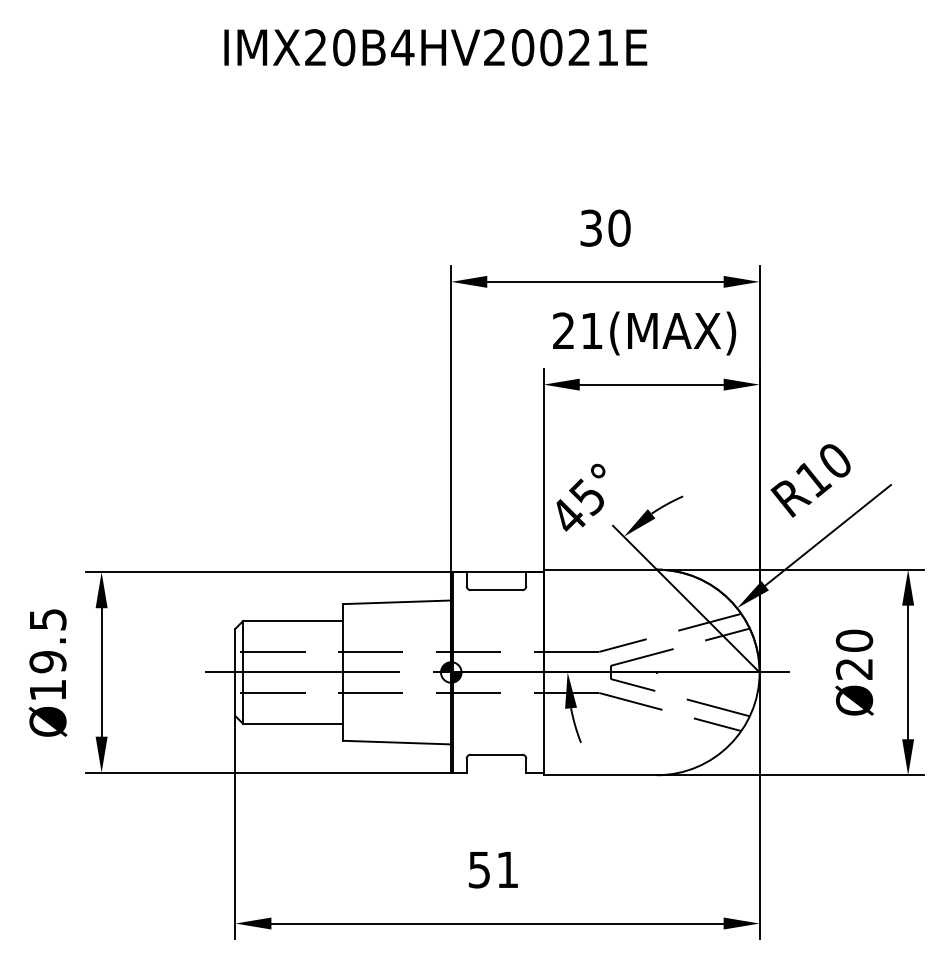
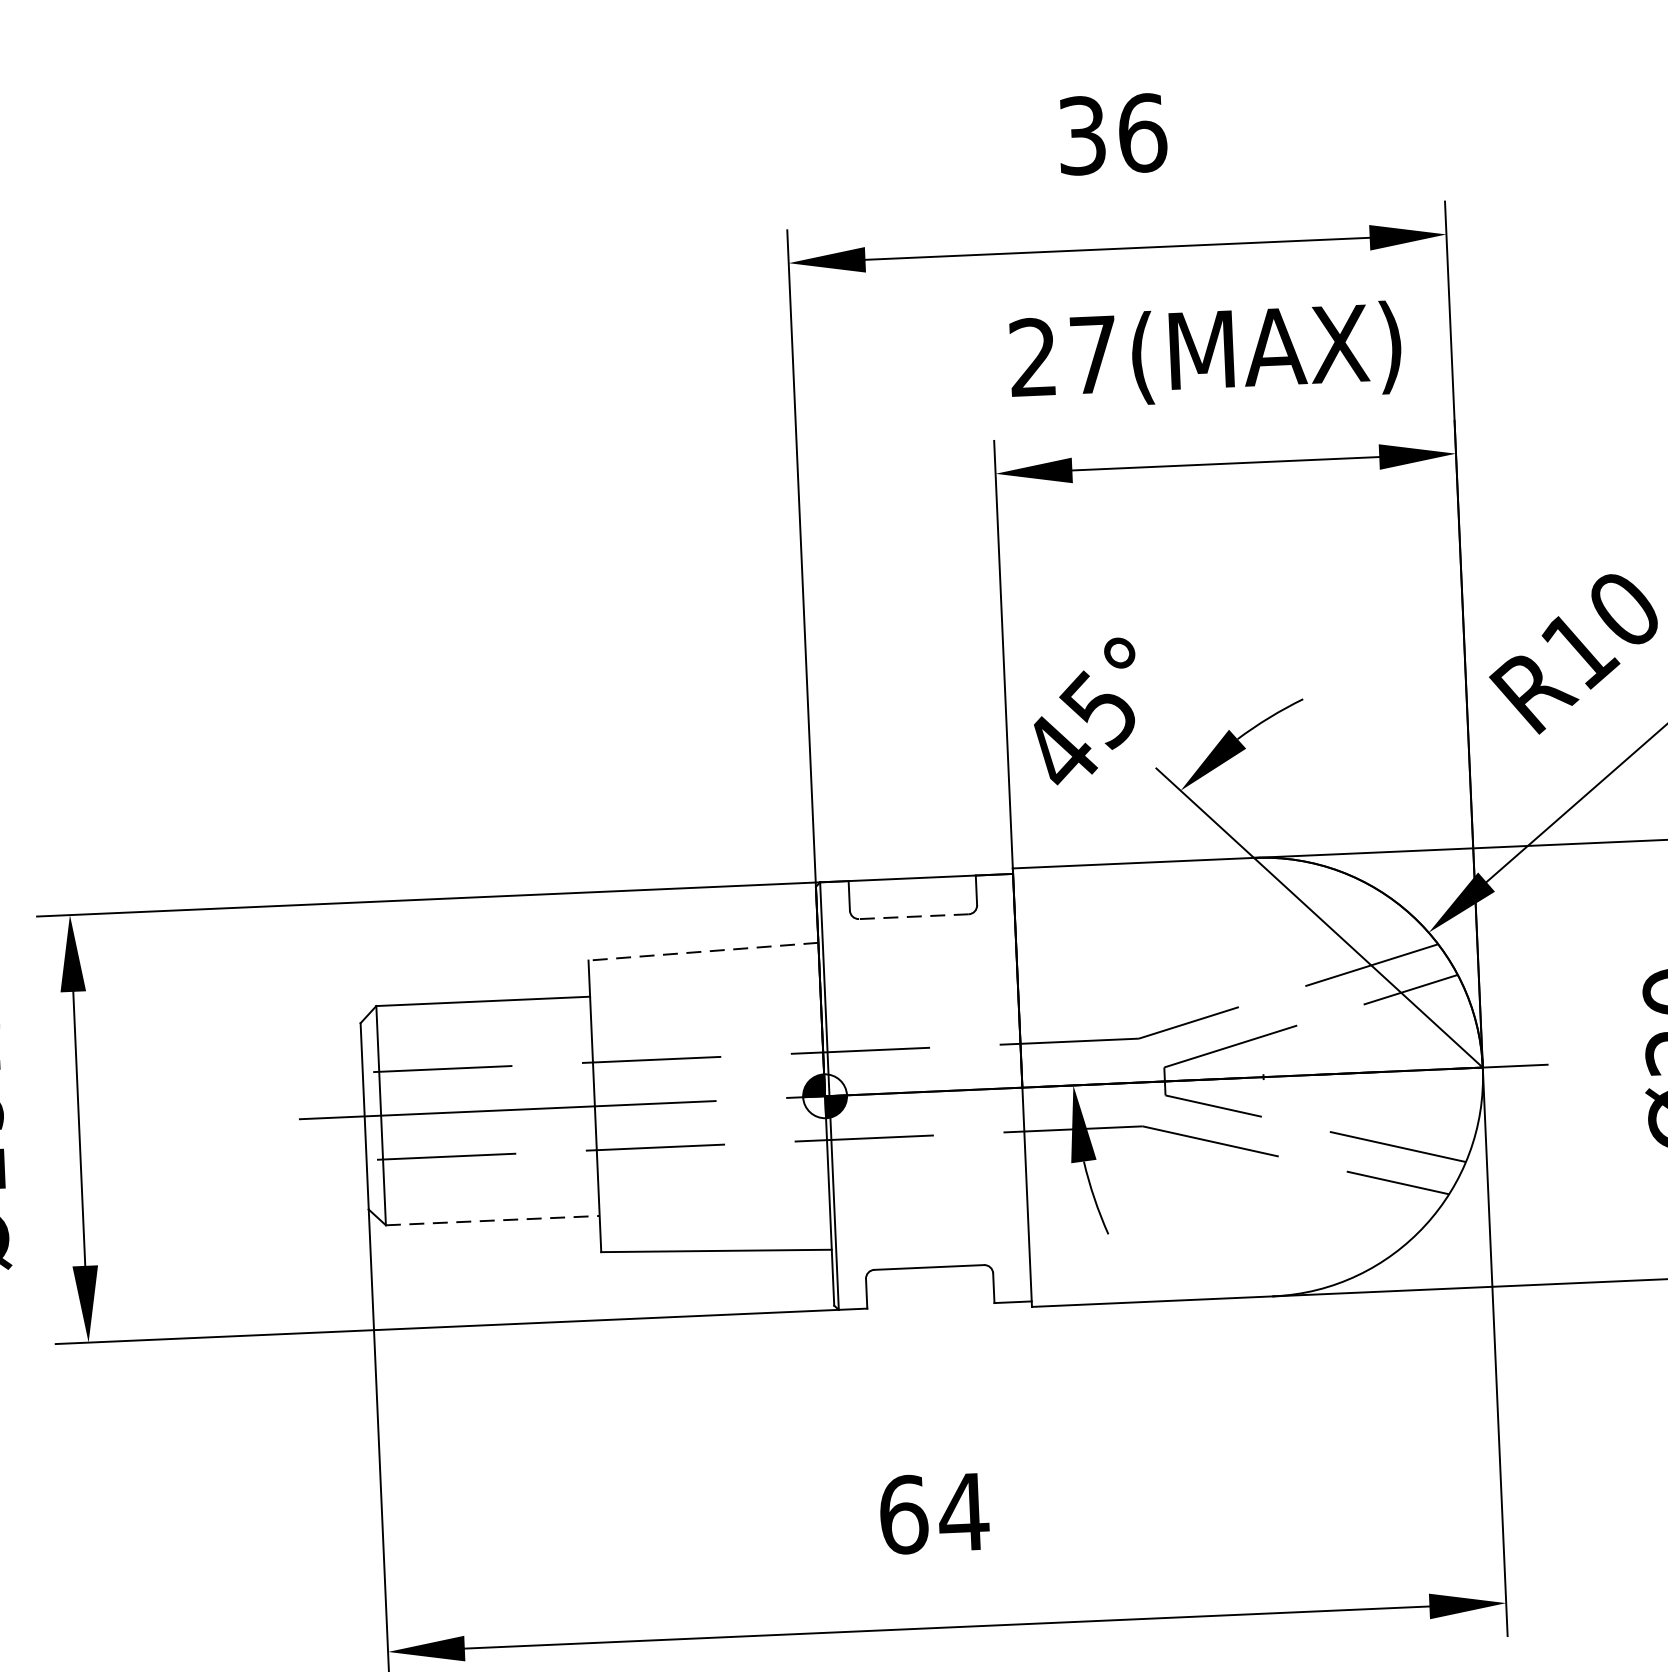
text: (619, 227) -> (1142, 131), 30 -> 36
text: (591, 330) -> (1092, 353), 21(MAX) -> 27(MAX)
line: (496, 590) -> (913, 917), solid -> dashed
line: (397, 602) -> (703, 952), solid -> dashed
line: (293, 723) -> (493, 1219), solid -> dashed
text: (493, 869) -> (933, 1512), 51 -> 64

